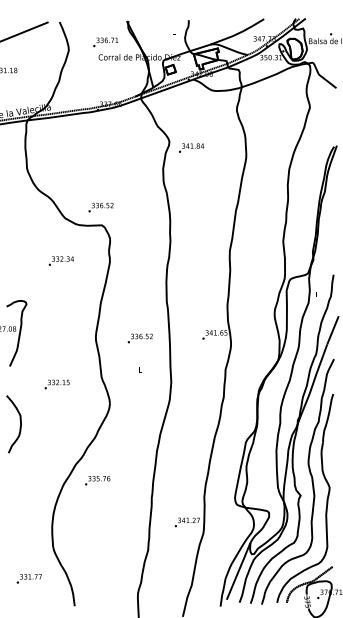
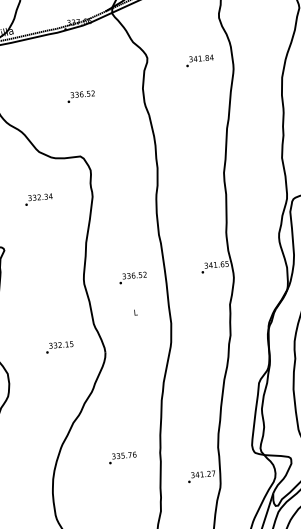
text: (191, 147) -> (199, 60), moved
text: (100, 207) -> (80, 96), moved
text: (56, 384) -> (58, 347), moved
text: (97, 480) -> (122, 457), moved

